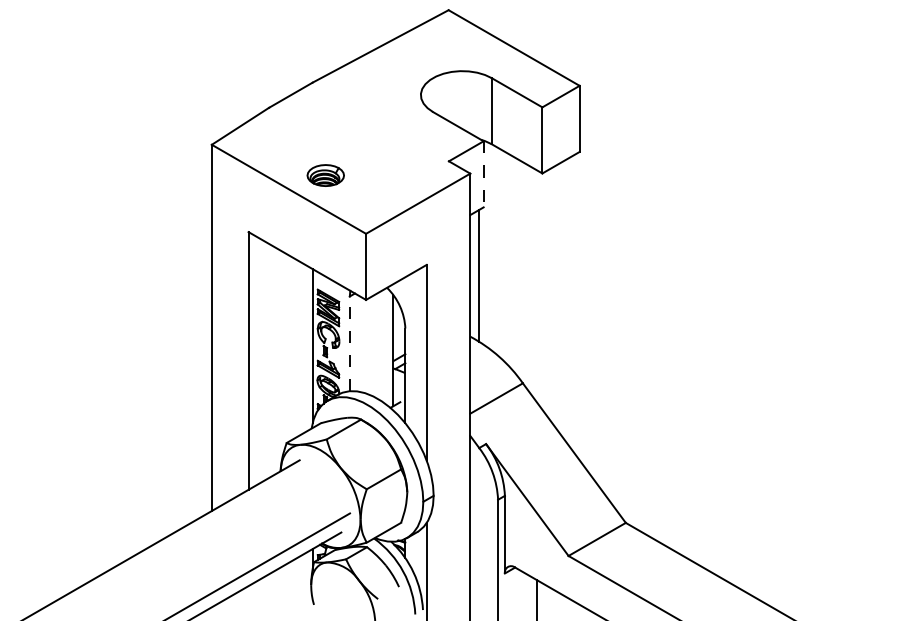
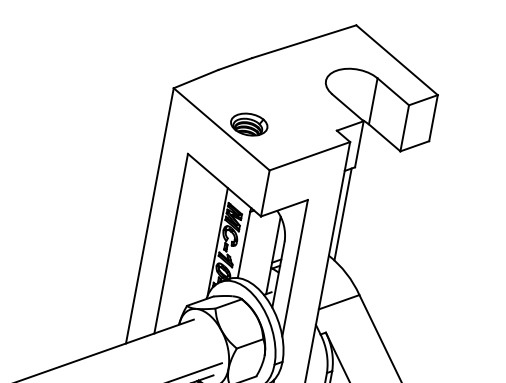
line: (483, 174) -> (359, 144), dashed -> solid
part: (325, 175) -> (248, 124), size x1.43
line: (349, 343) -> (243, 244), dashed -> solid

